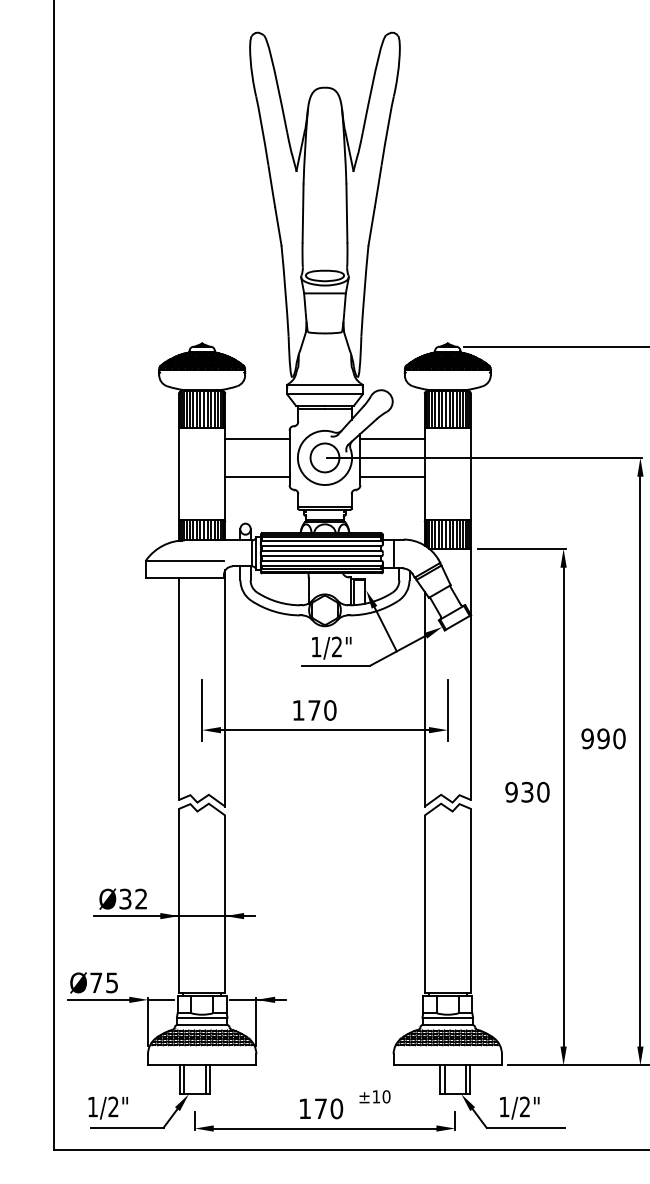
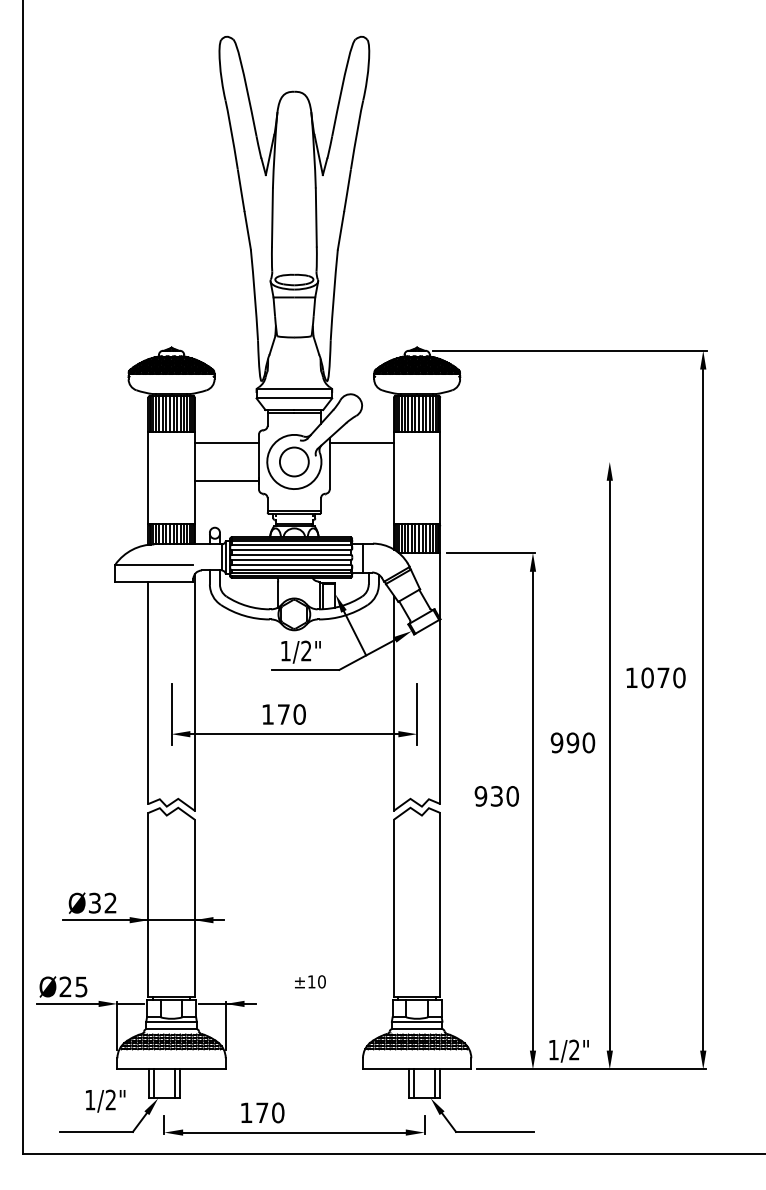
line: (484, 458) -> (453, 462), removed
line: (392, 476) -> (361, 480), removed
text: (96, 982) -> (65, 986), Ø75 -> Ø25
text: (375, 1096) -> (310, 981), moved
text: (108, 1107) -> (105, 1100), moved
text: (519, 1107) -> (568, 1050), moved
text: (321, 1108) -> (262, 1112), moved

